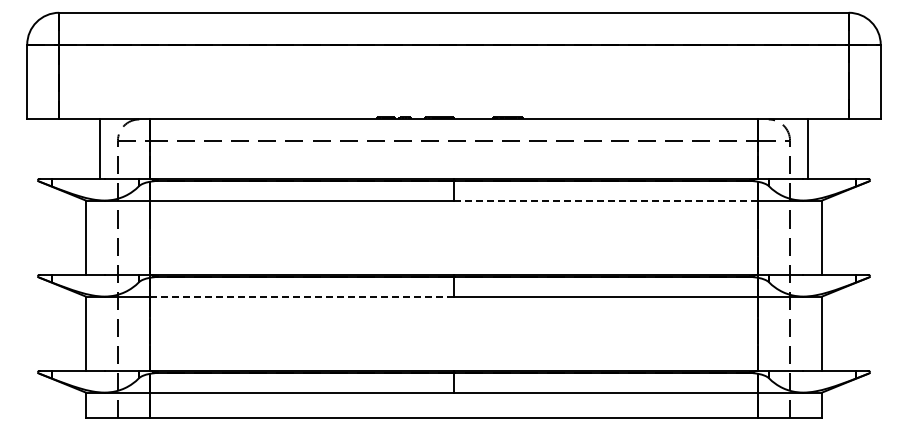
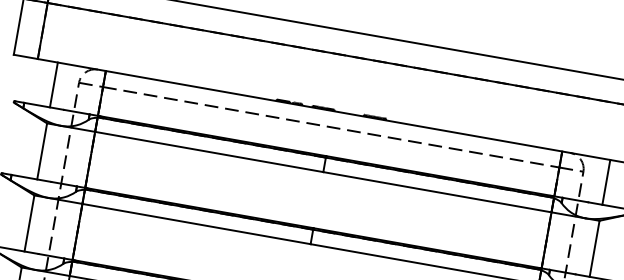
line: (99, 149) -> (53, 85), moved
line: (808, 149) -> (606, 182), moved
line: (606, 200) -> (437, 192), dashed -> solid
line: (302, 296) -> (196, 224), dashed -> solid

